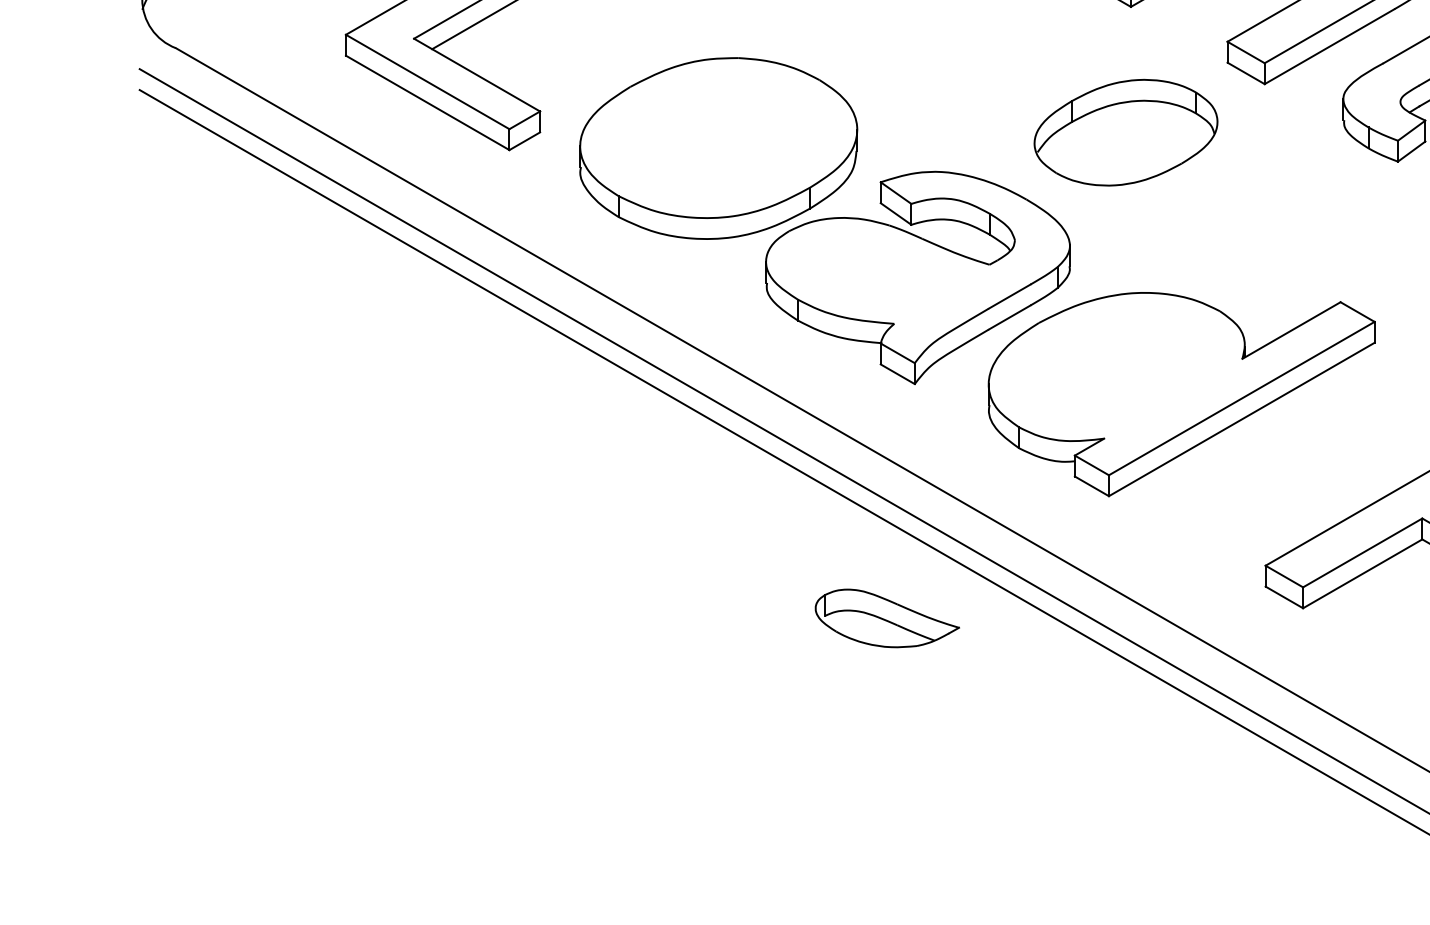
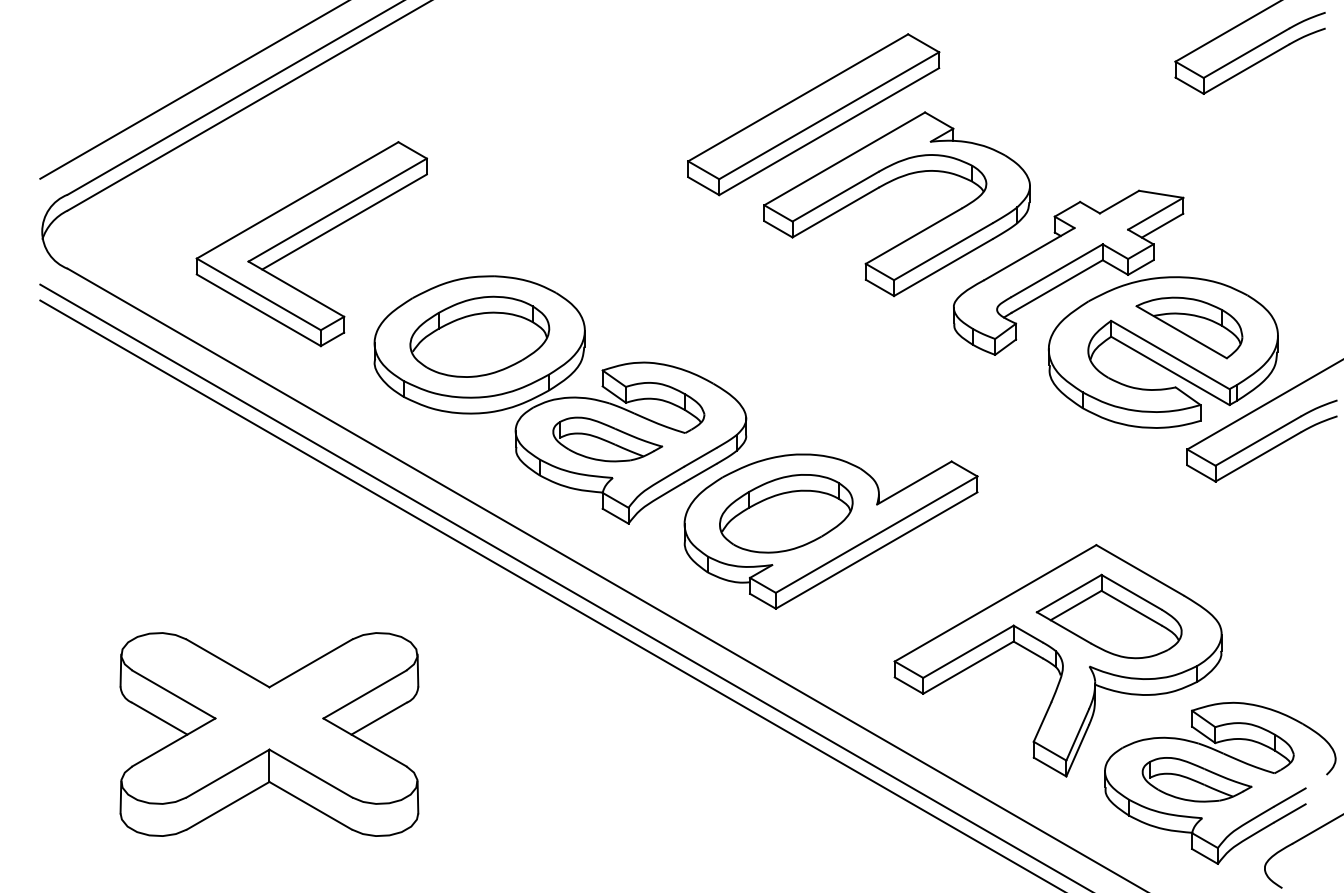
part: (1125, 132) -> (479, 336), moved
part: (1122, 370) -> (786, 513), added
part: (887, 618) -> (607, 439), moved
part: (441, 661) -> (269, 734), added

